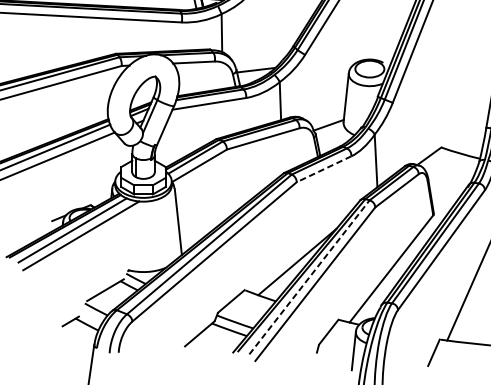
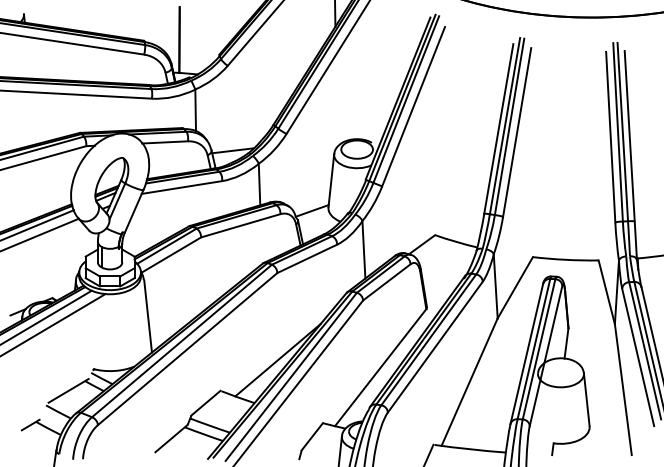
line: (323, 169) -> (306, 259), dashed -> solid
line: (309, 277) -> (291, 376), dashed -> solid

